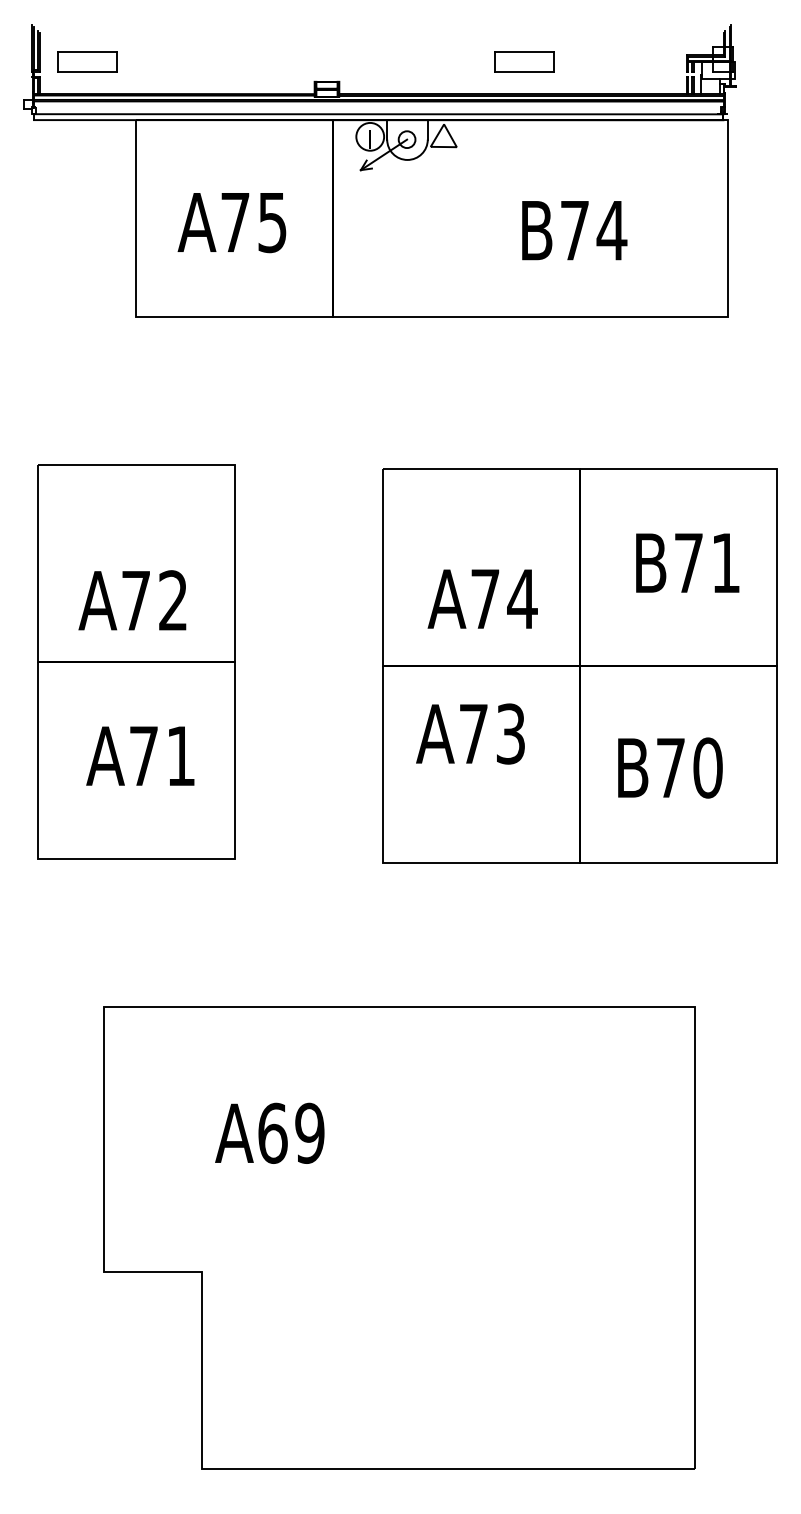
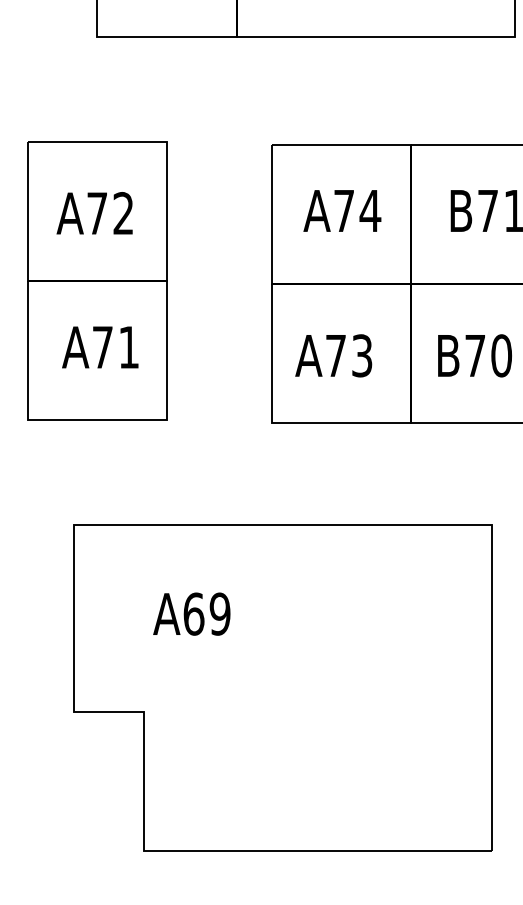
text: (482, 598) -> (342, 210), moved
text: (132, 600) -> (94, 213), moved
text: (470, 733) -> (333, 355), moved

